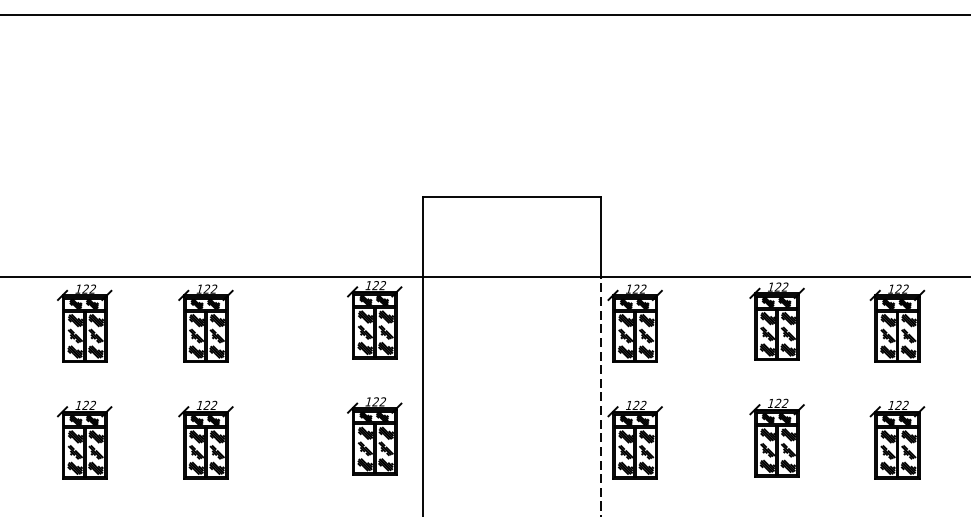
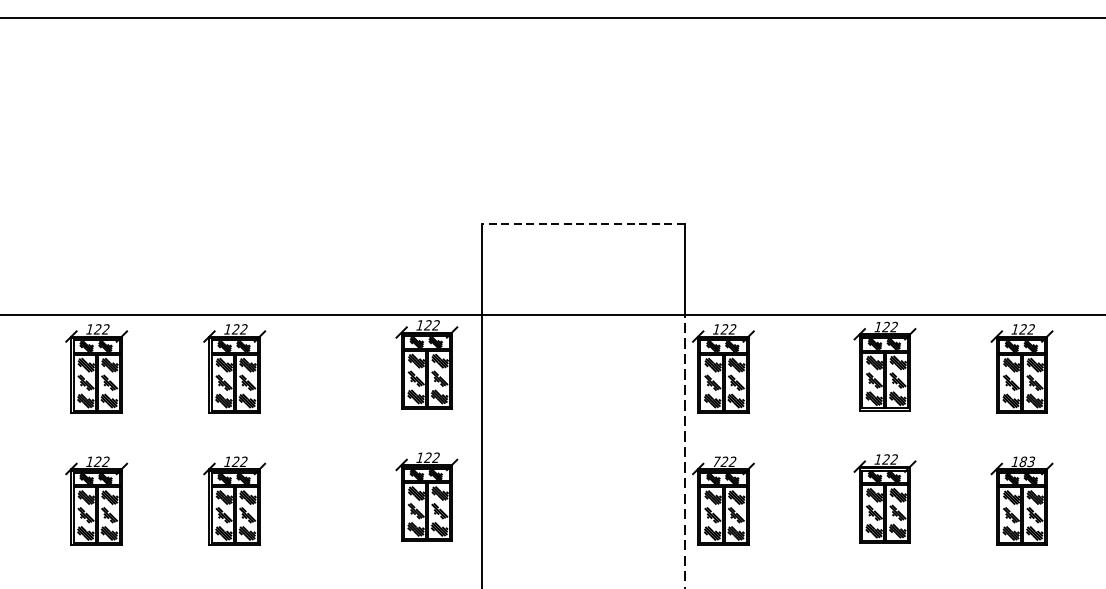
line: (512, 196) -> (583, 223), solid -> dashed
text: (629, 405) -> (716, 461), 122 -> 722
text: (901, 405) -> (1026, 461), 122 -> 183

